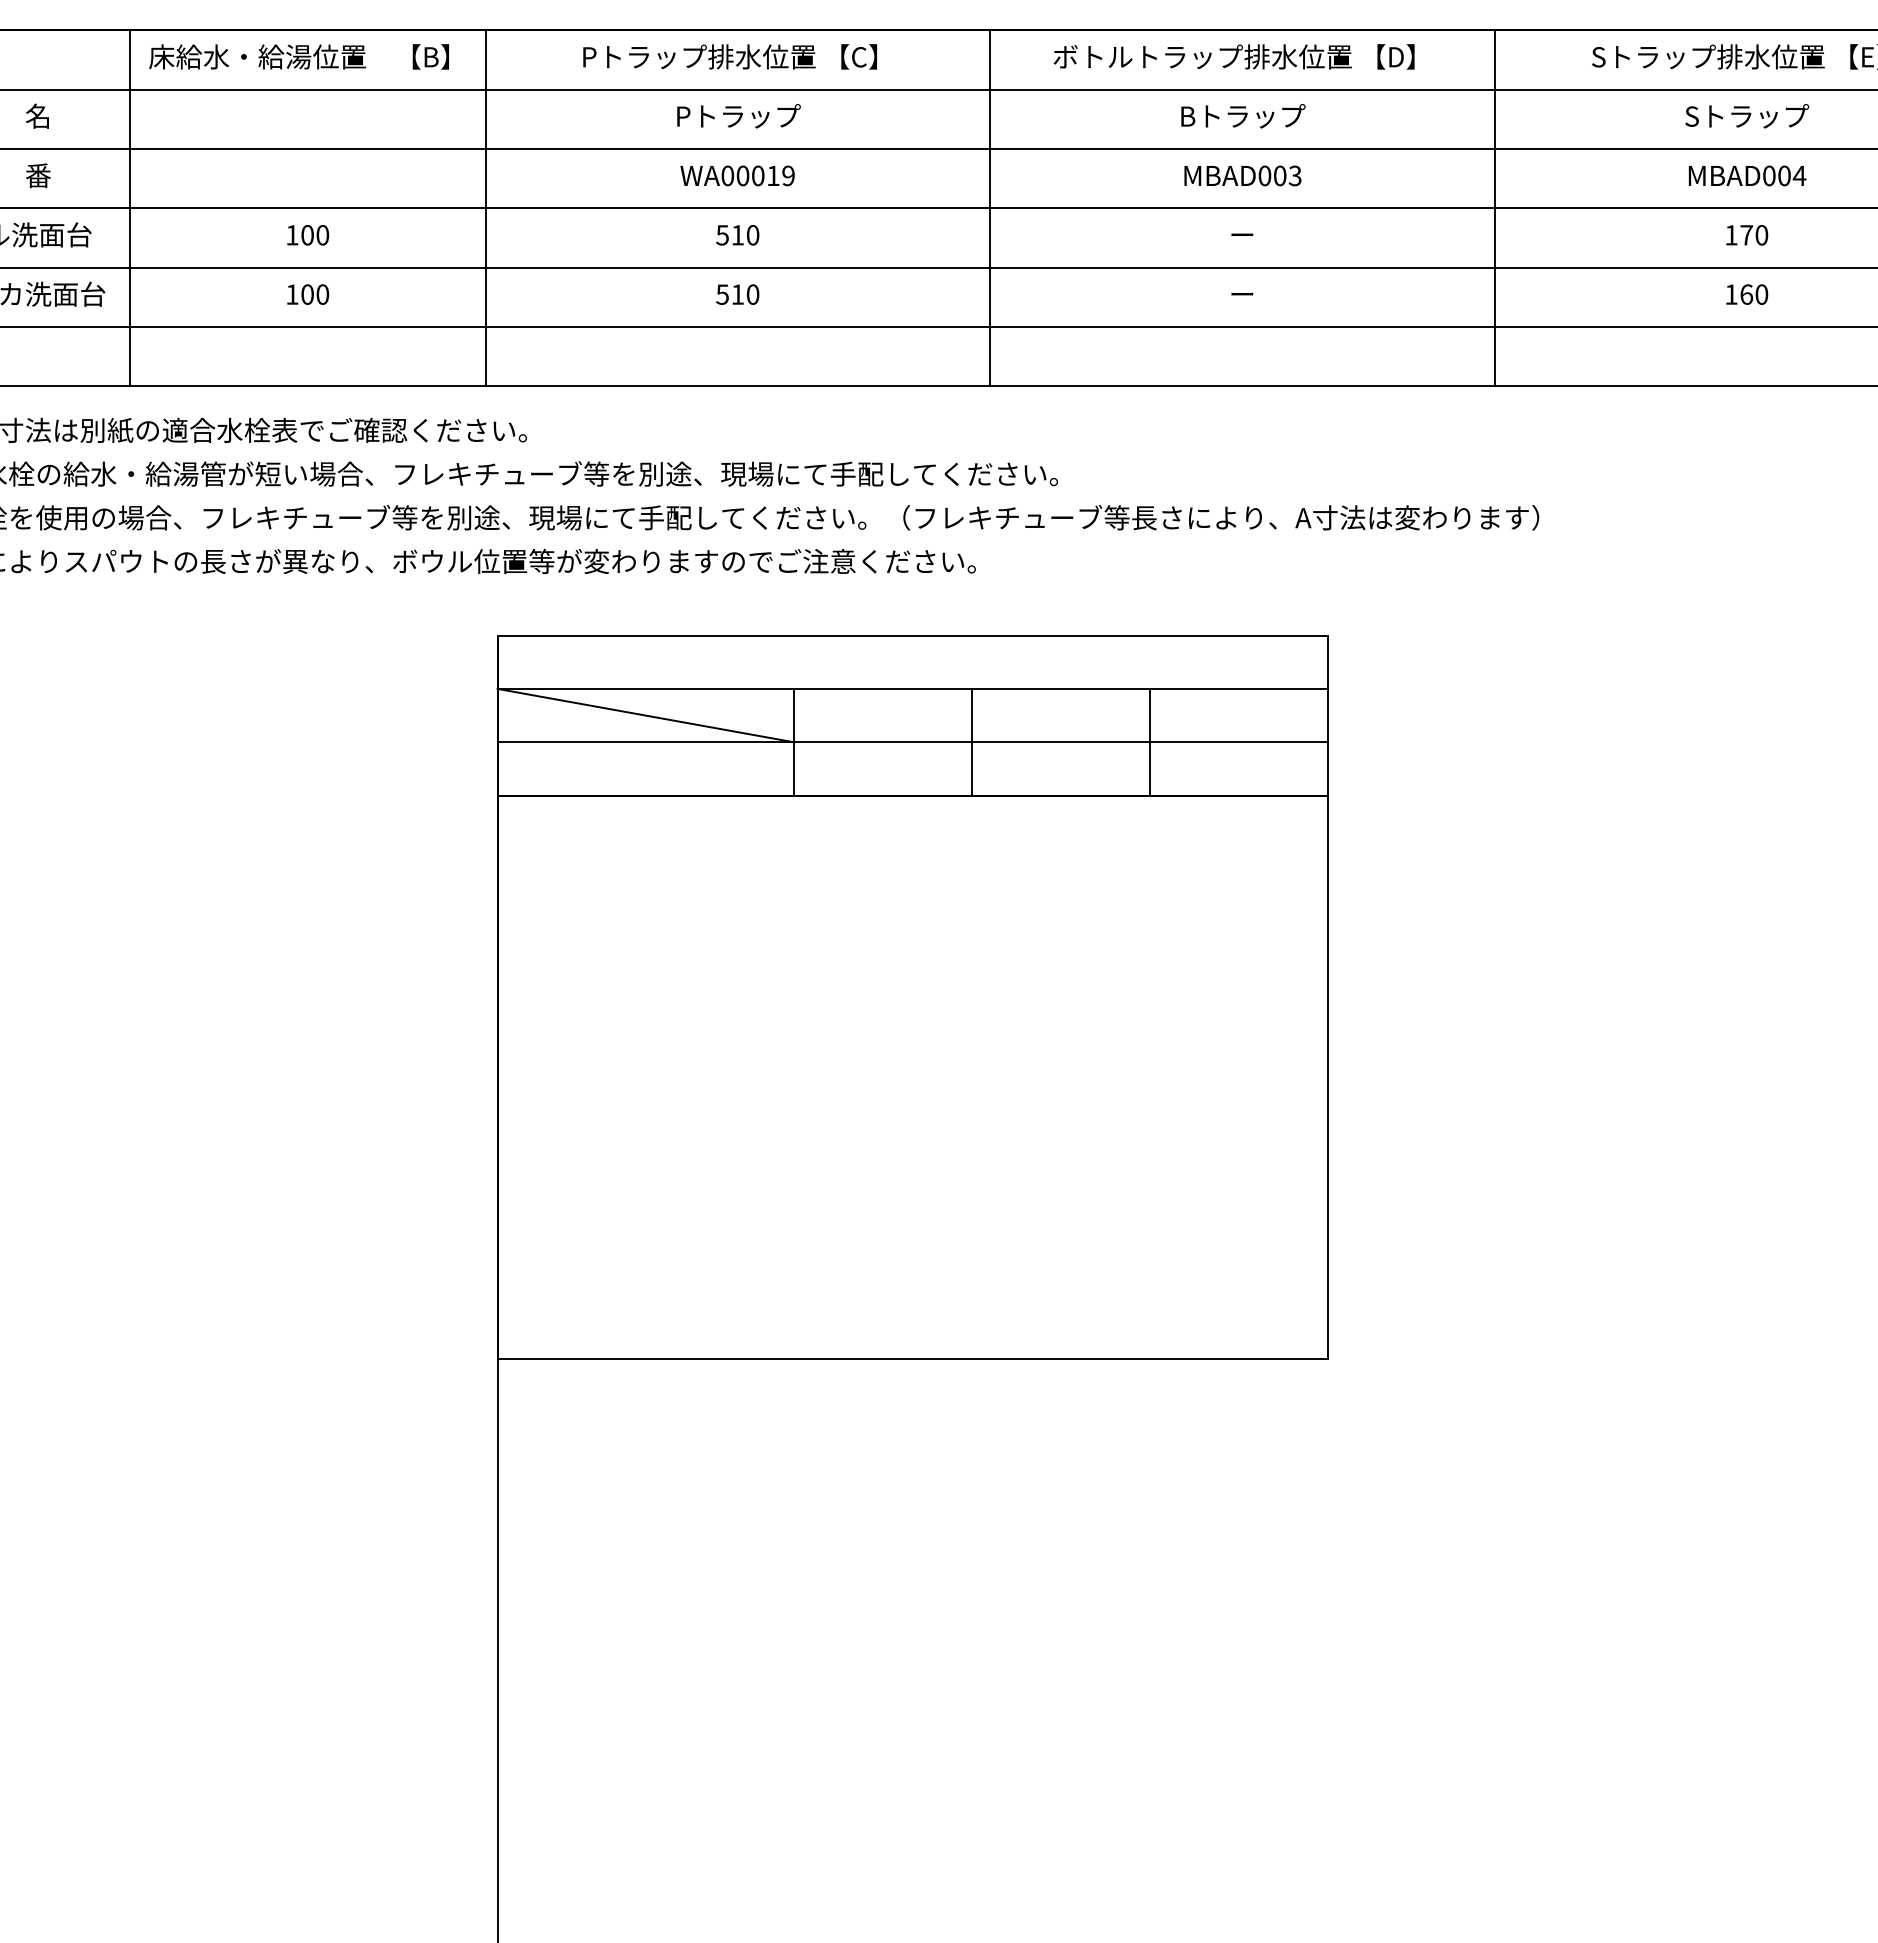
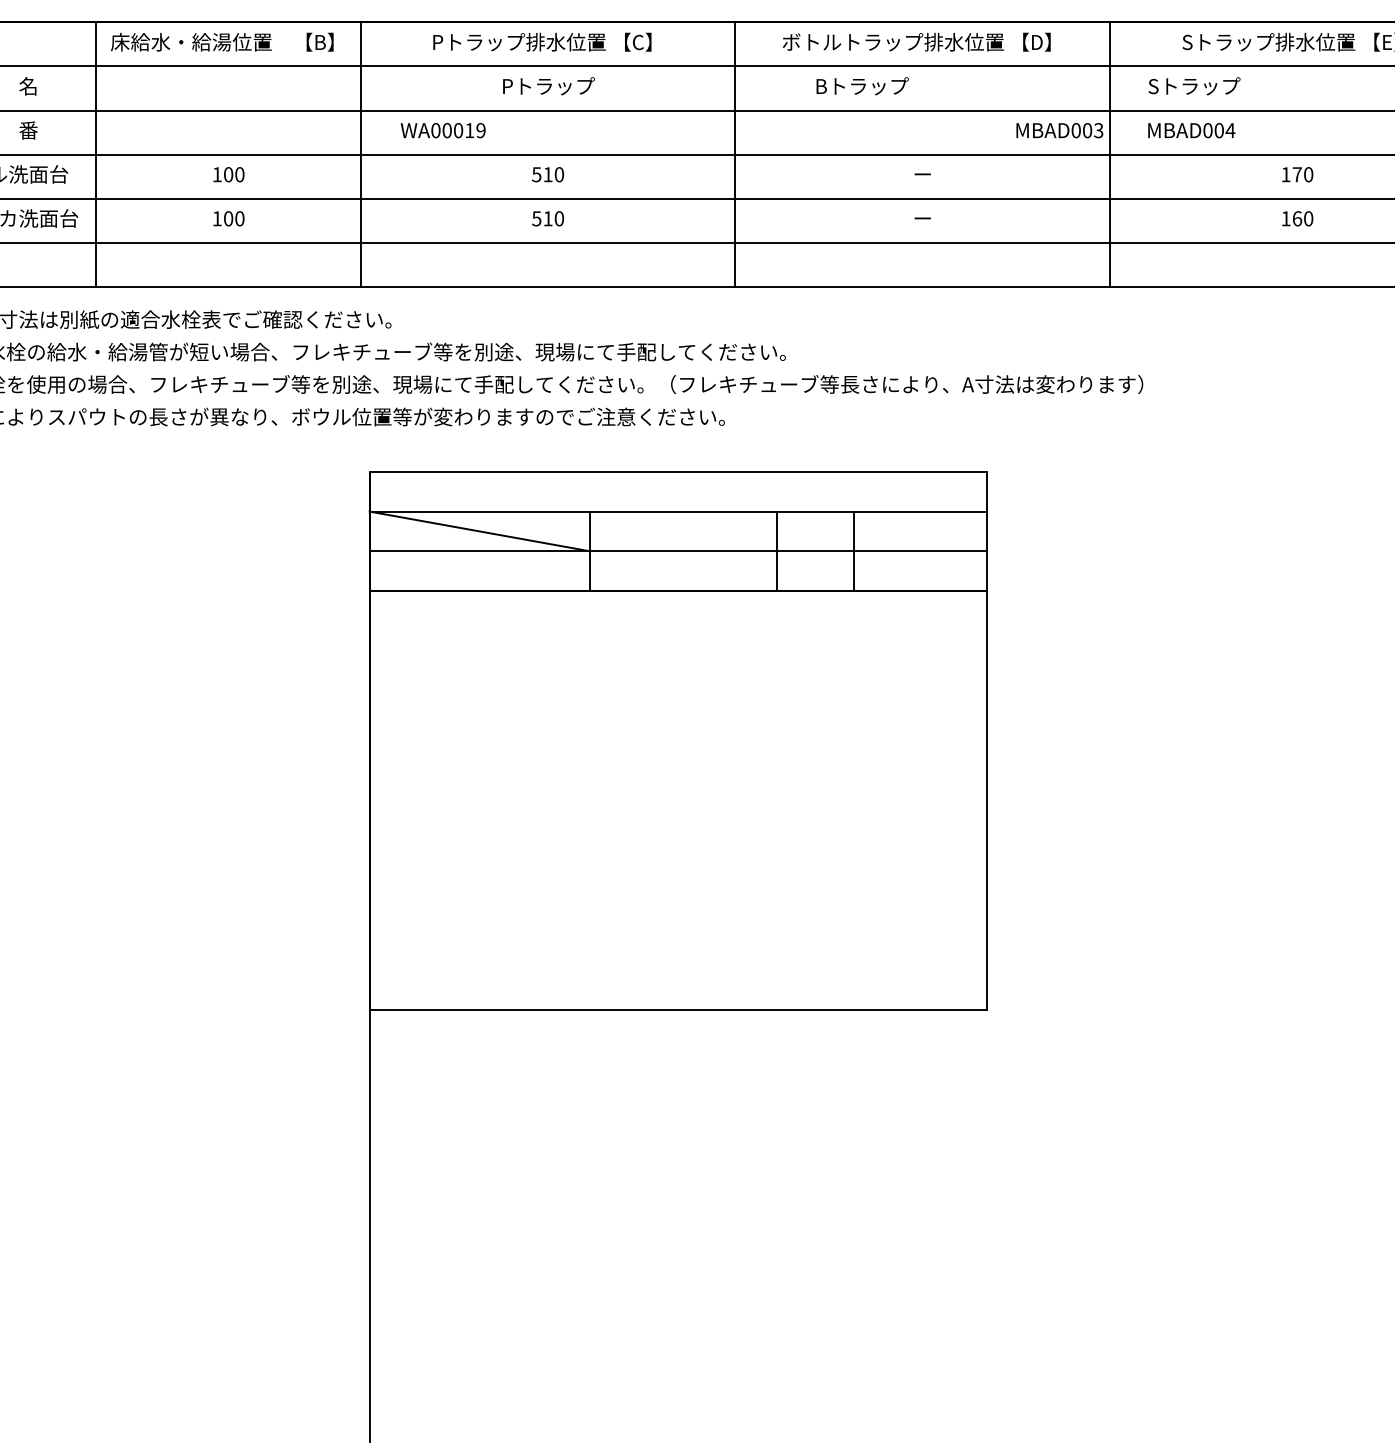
text: (1243, 116) -> (862, 86), moved
text: (1747, 116) -> (1194, 86), moved
text: (737, 175) -> (443, 130), moved
text: (1242, 175) -> (1059, 130), moved
text: (1747, 175) -> (1191, 130), moved
line: (972, 741) -> (777, 550), moved

